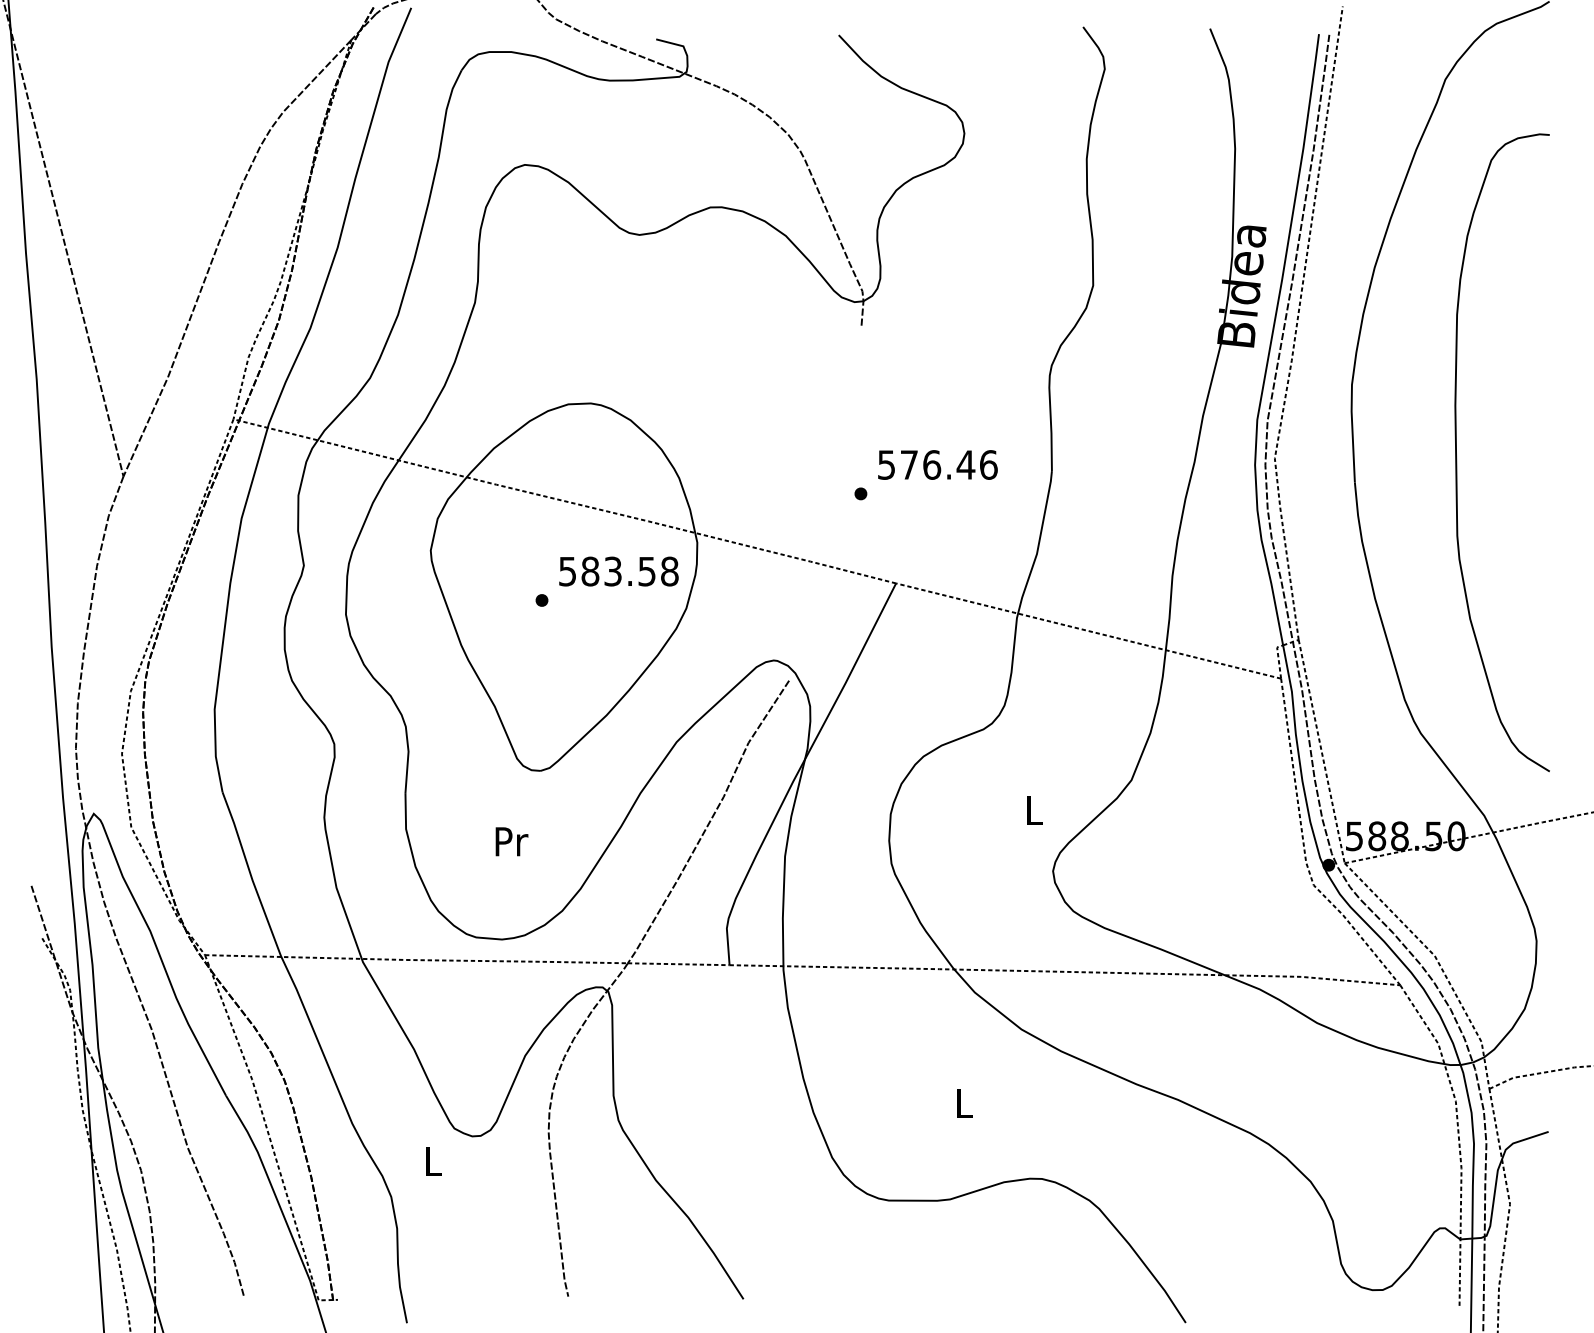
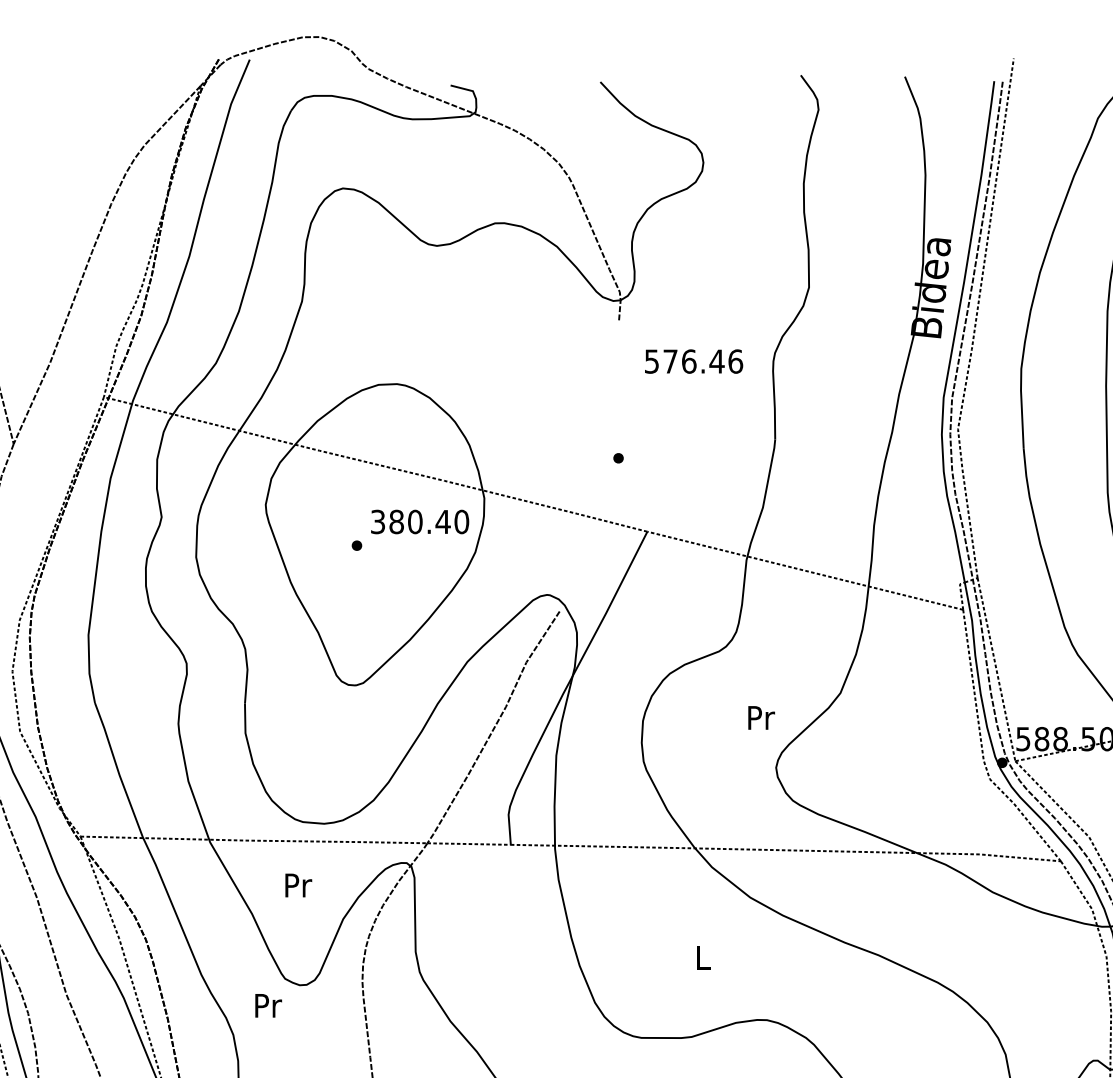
text: (937, 464) -> (693, 361), moved
text: (618, 571) -> (419, 521), 583.58 -> 380.40
text: (1035, 810) -> (761, 717), L -> Pr
text: (511, 841) -> (298, 885), moved
text: (434, 1161) -> (268, 1005), L -> Pr

